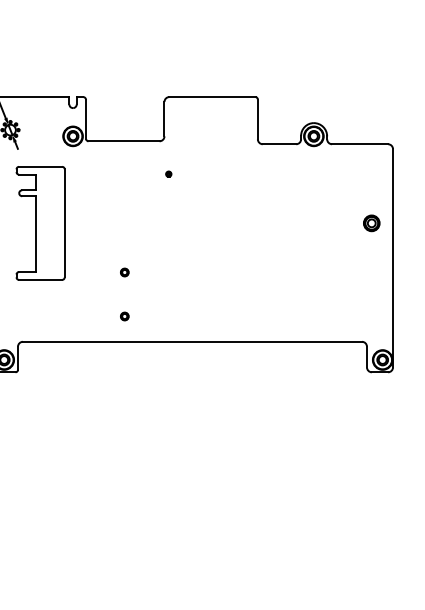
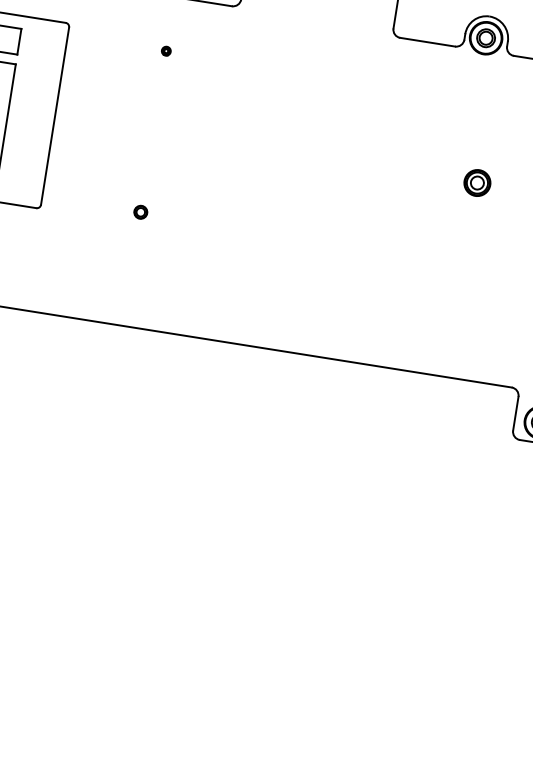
part: (168, 173) -> (166, 49), moved
part: (322, 223) -> (477, 183), added
part: (124, 316) -> (128, 284), removed

